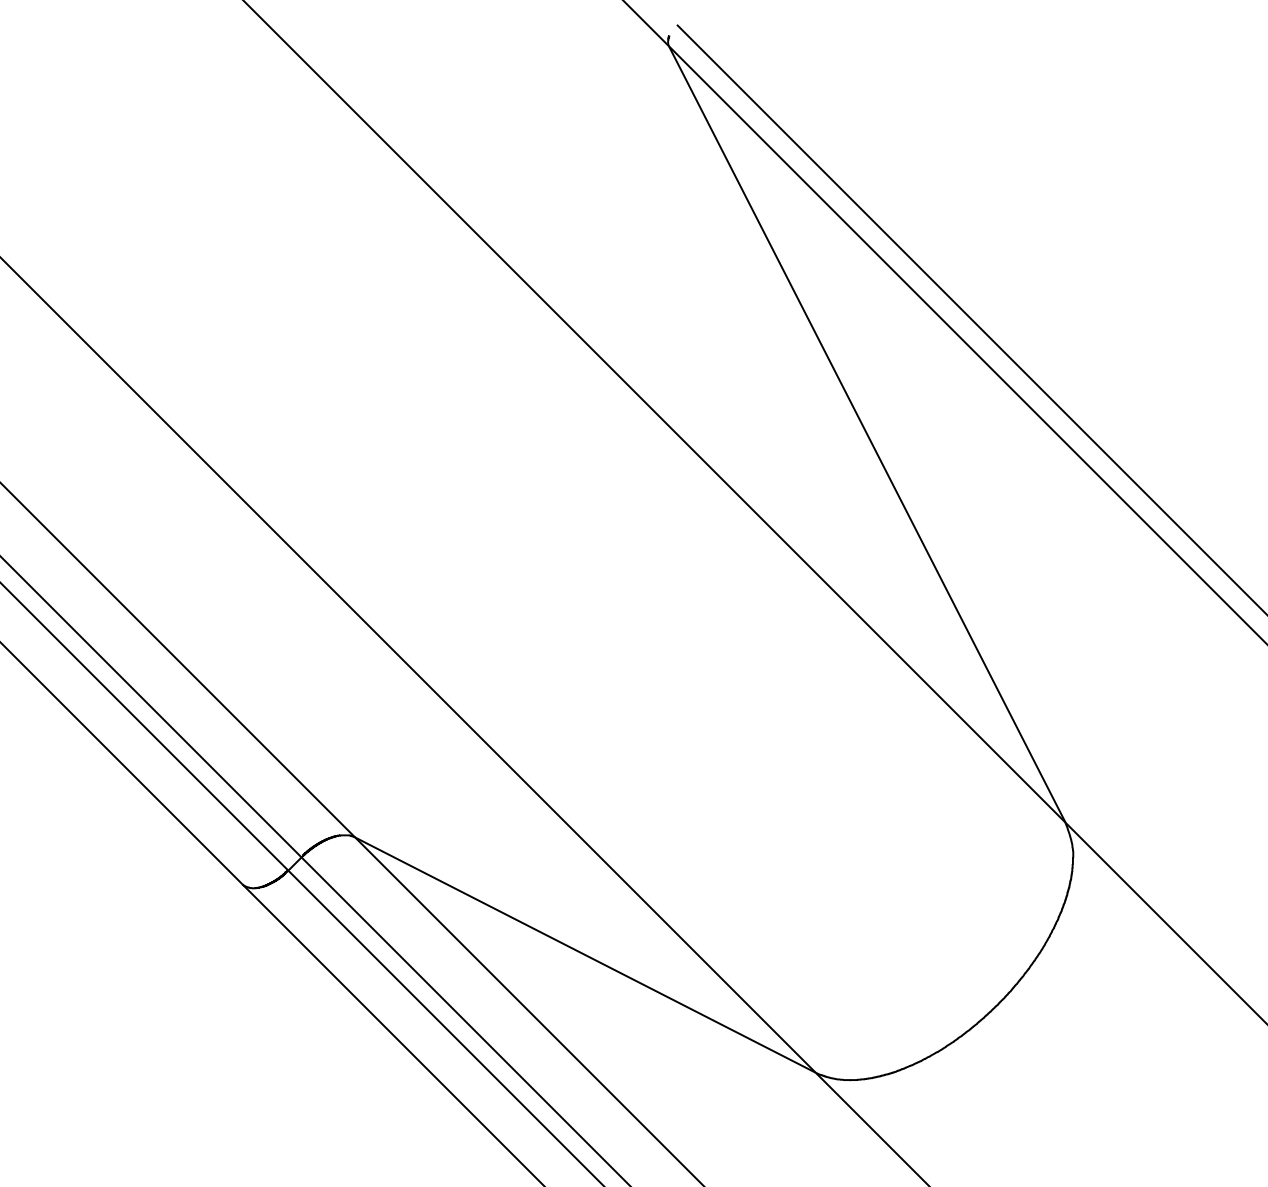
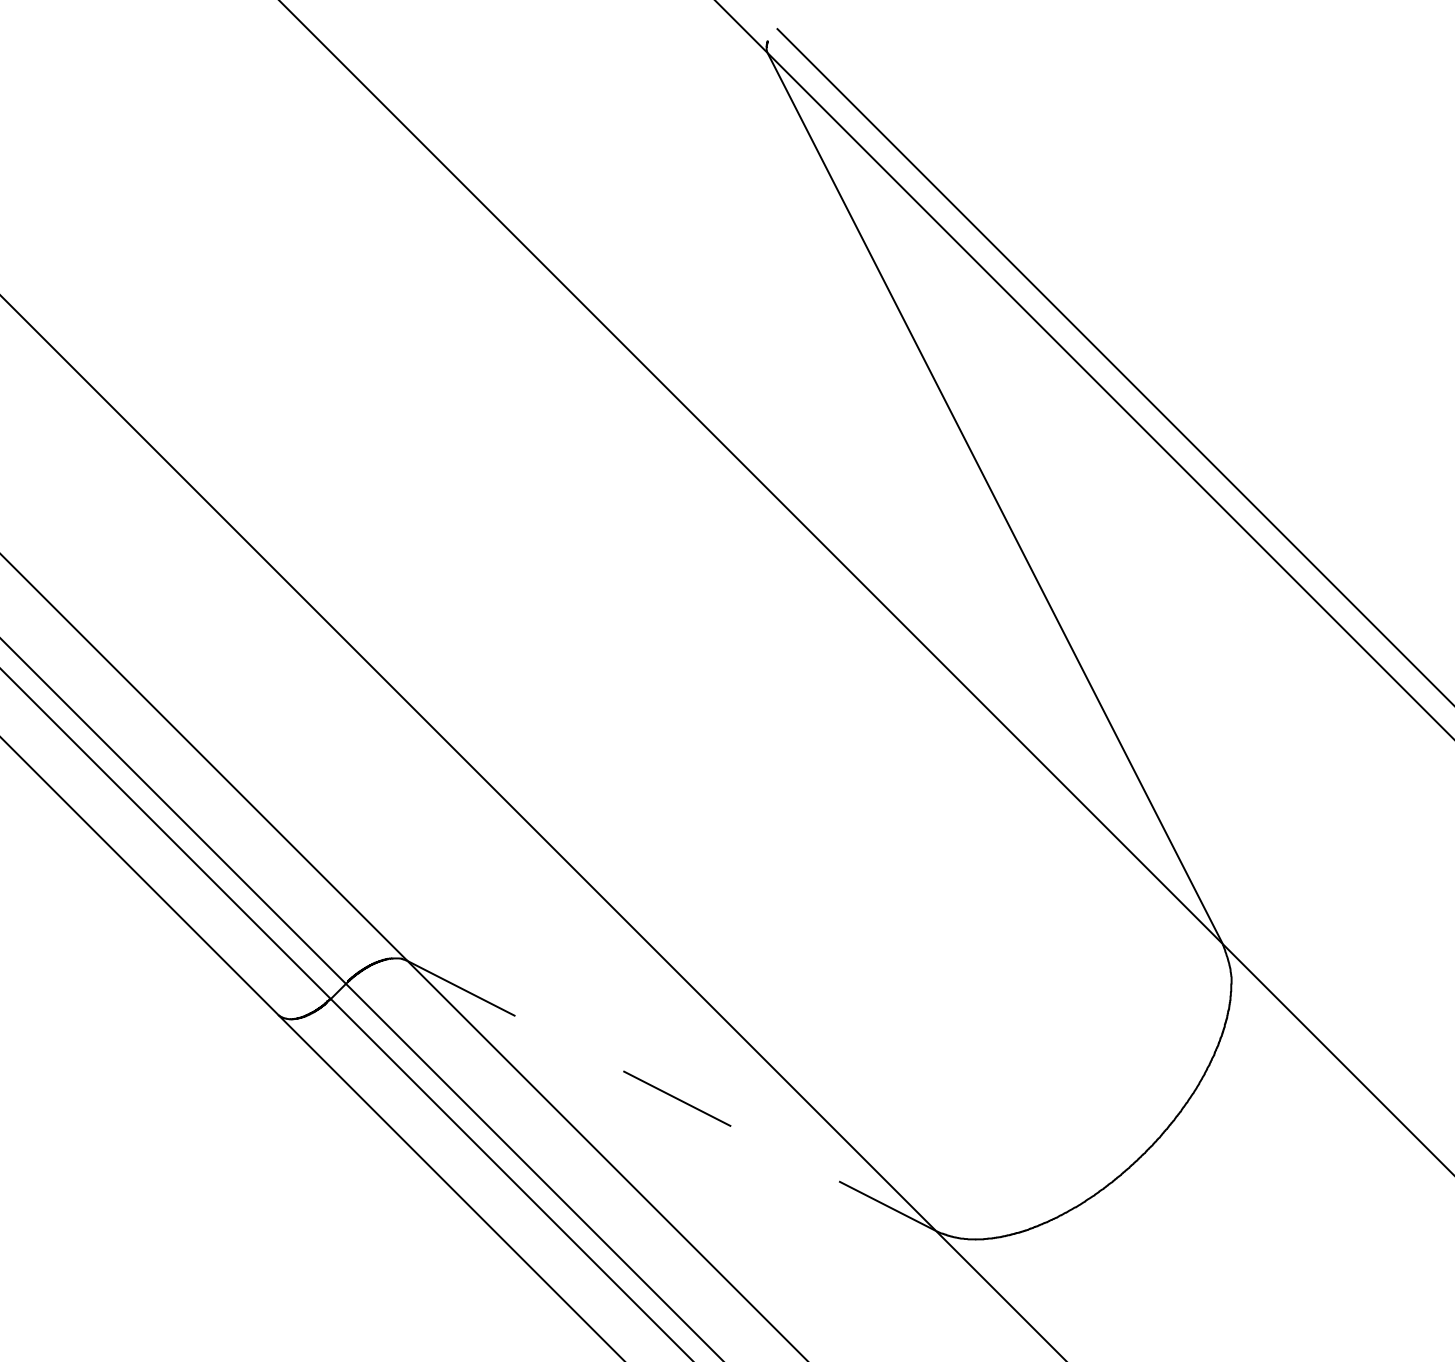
line: (585, 955) -> (671, 1096), solid -> dashed

